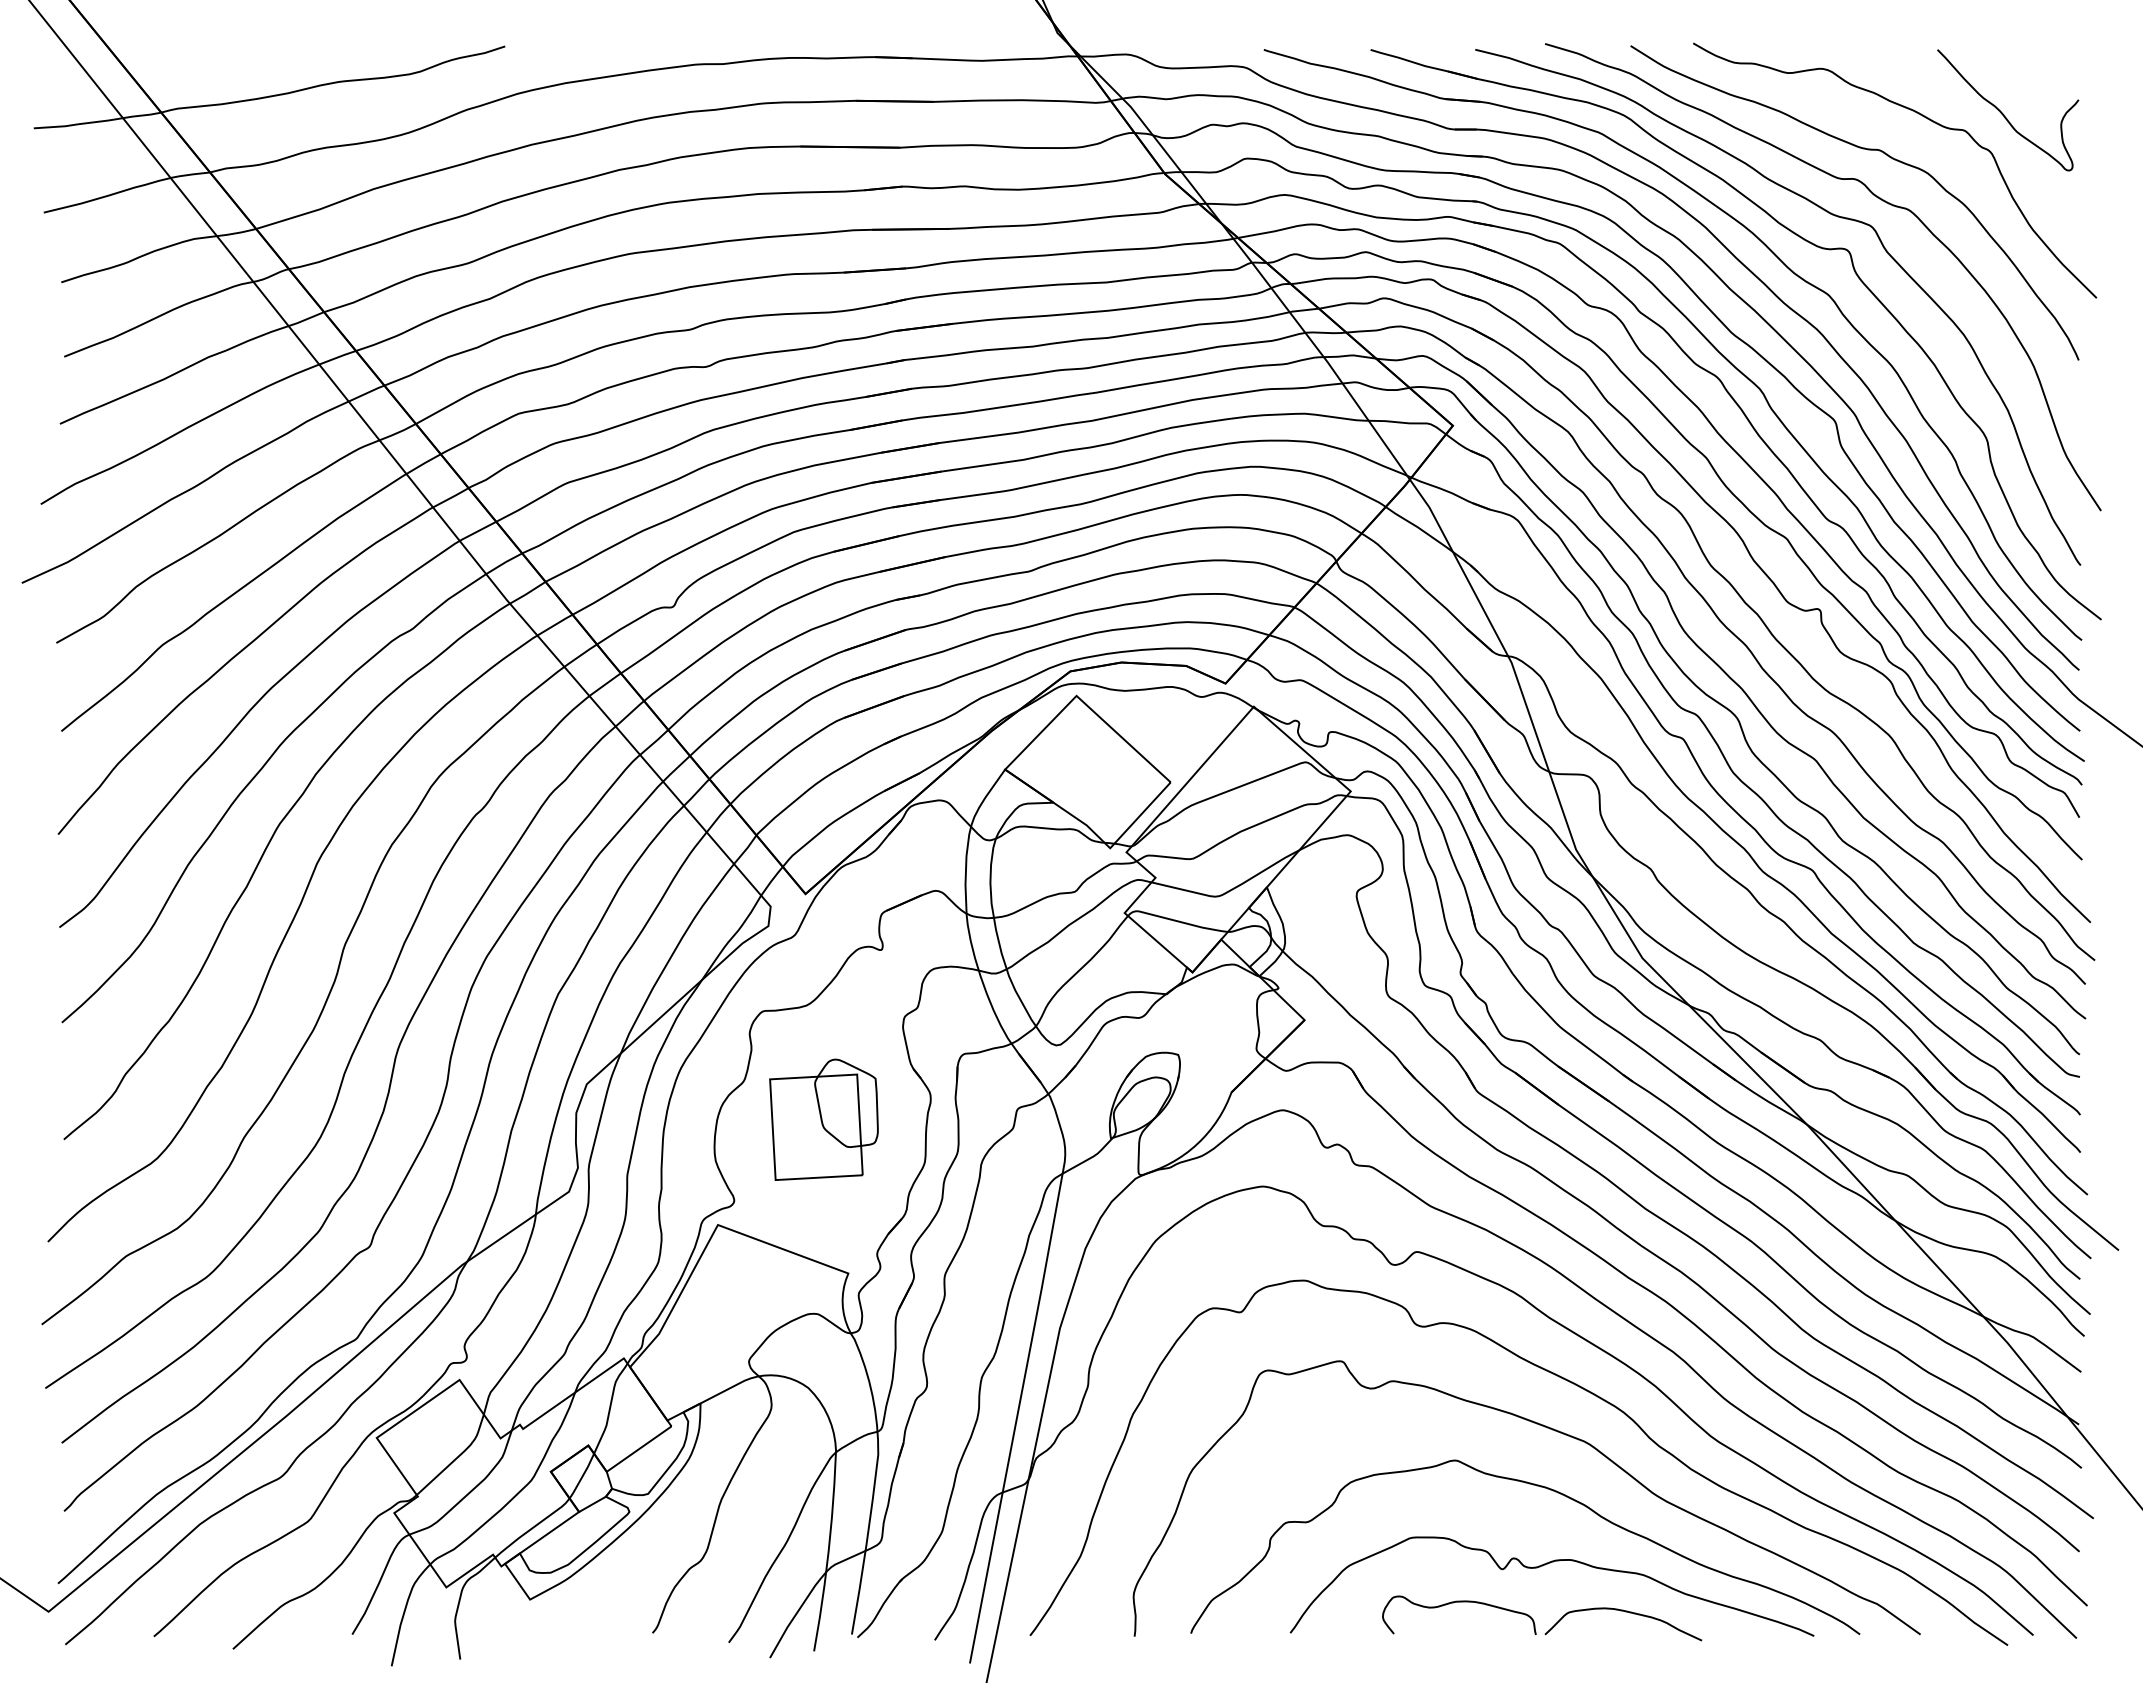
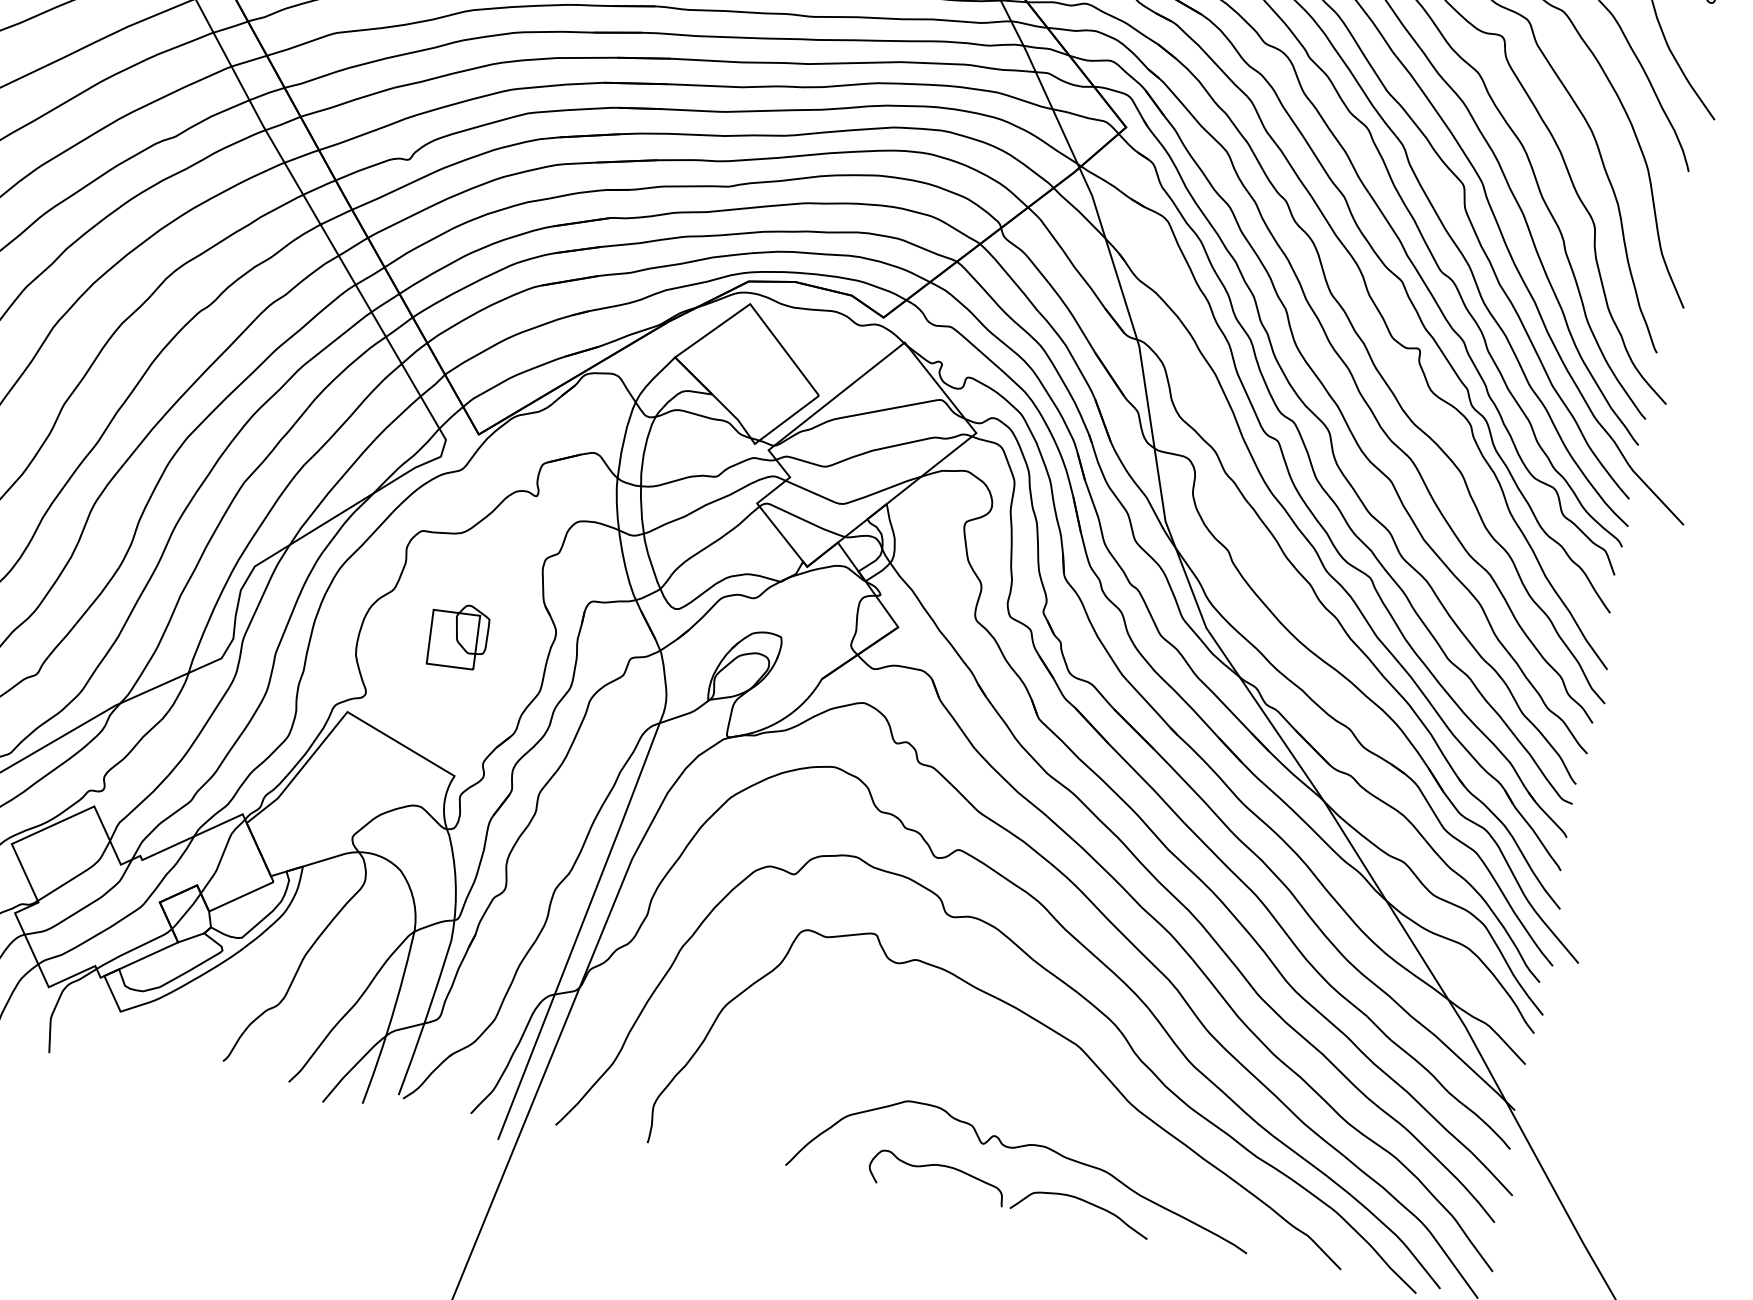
part: (823, 1119) -> (457, 636), size x0.6
curve: (1540, 1487) -> (1029, 1077), removed

